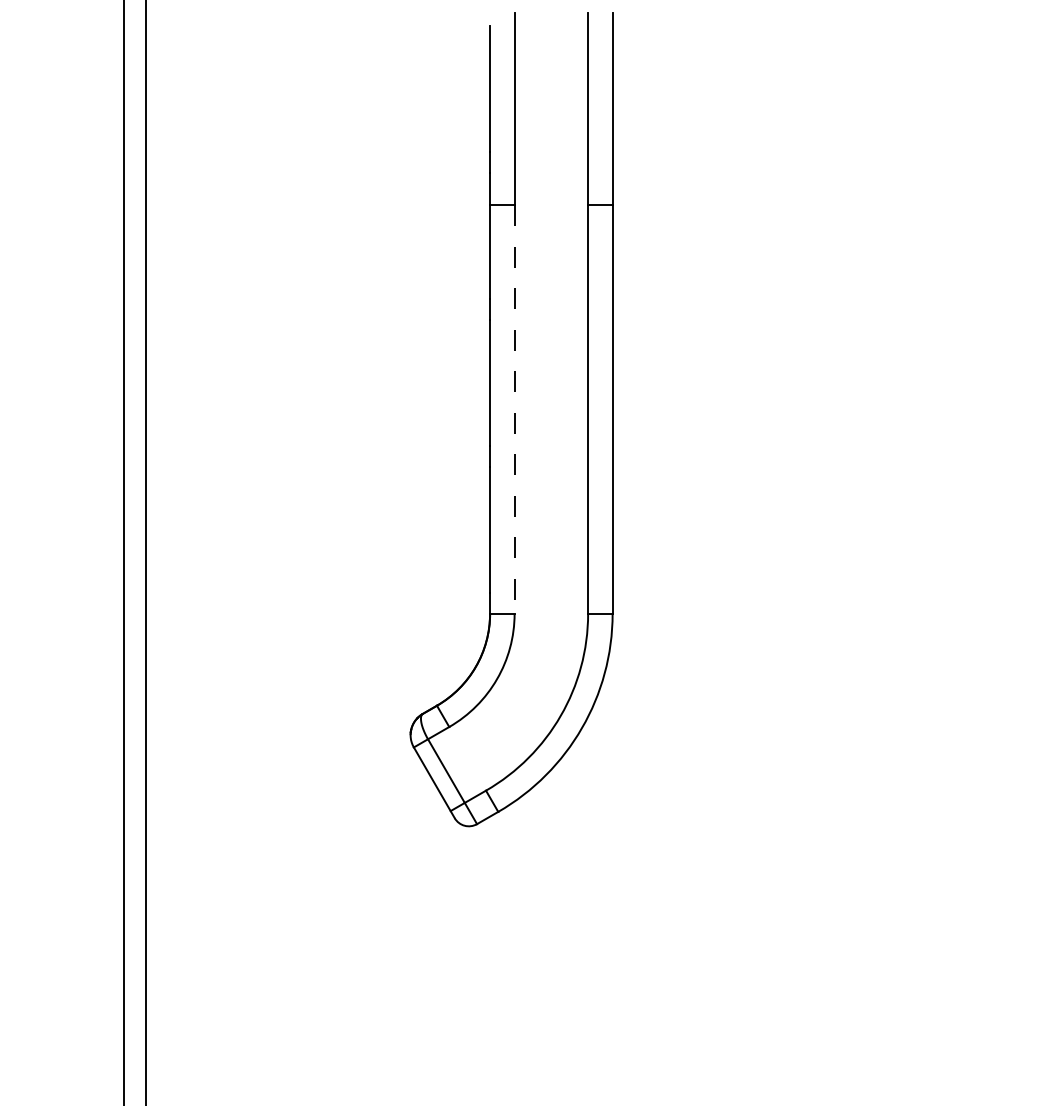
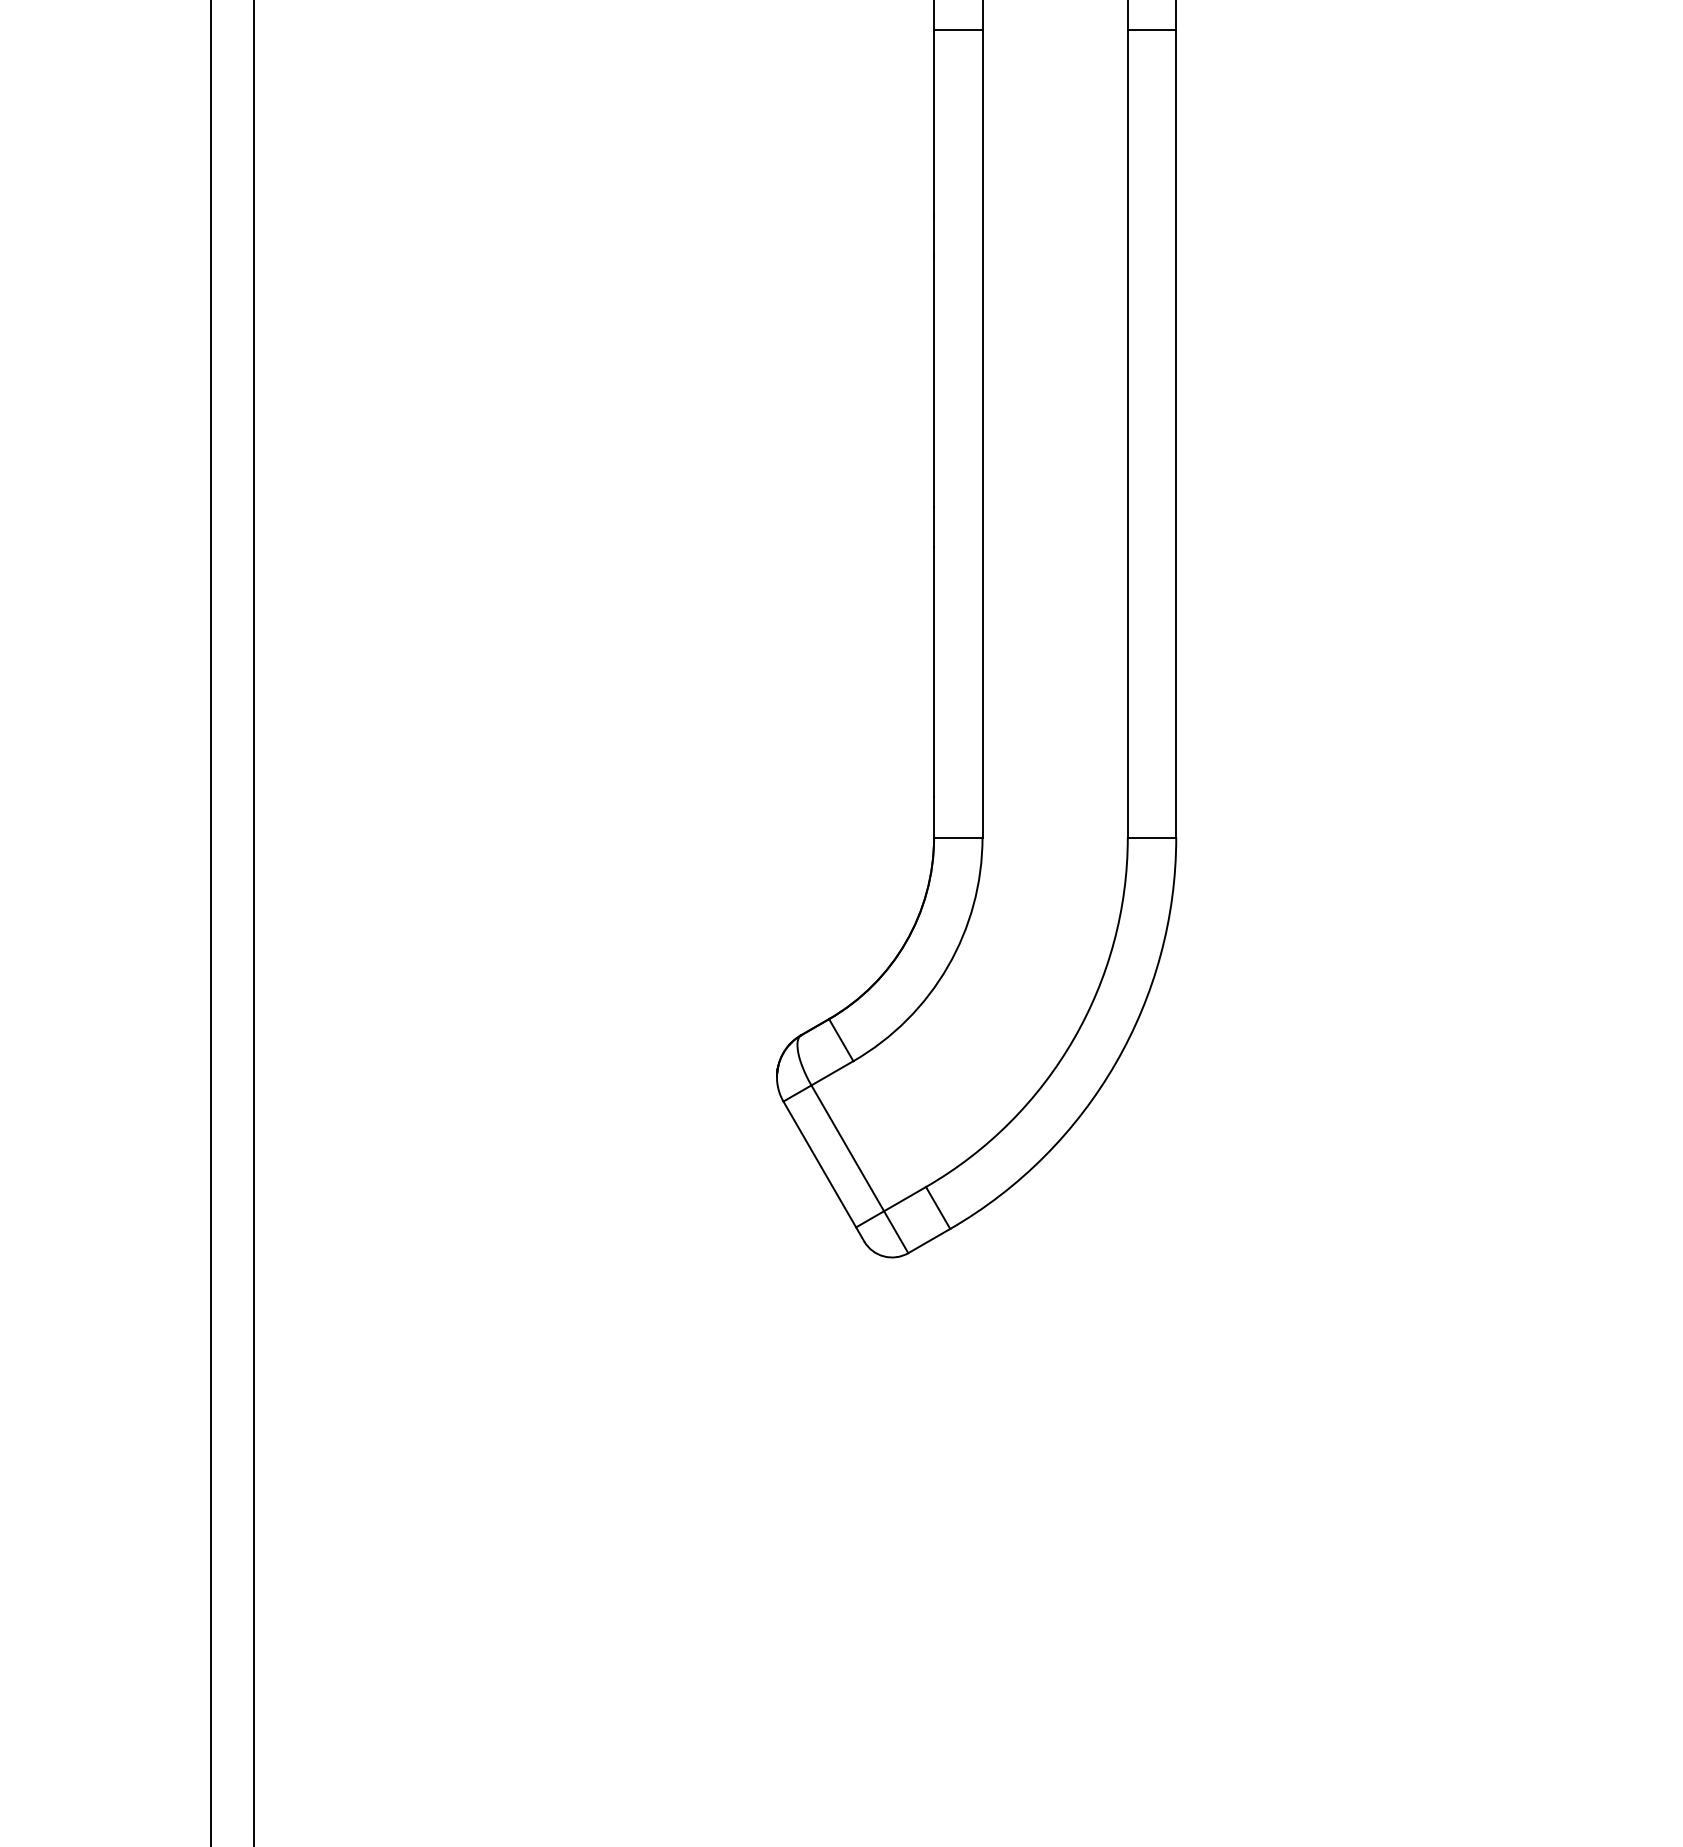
line: (514, 410) -> (982, 435), dashed -> solid

